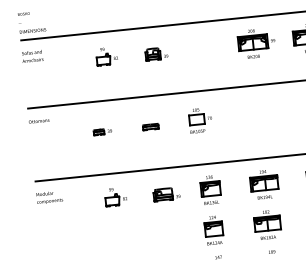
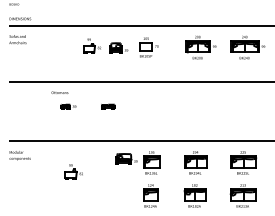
part: (107, 56) -> (92, 45), moved
text: (38, 120) -> (59, 92), moved
part: (199, 120) -> (148, 47), moved
part: (166, 194) -> (126, 158), moved
part: (115, 196) -> (73, 171), moved

